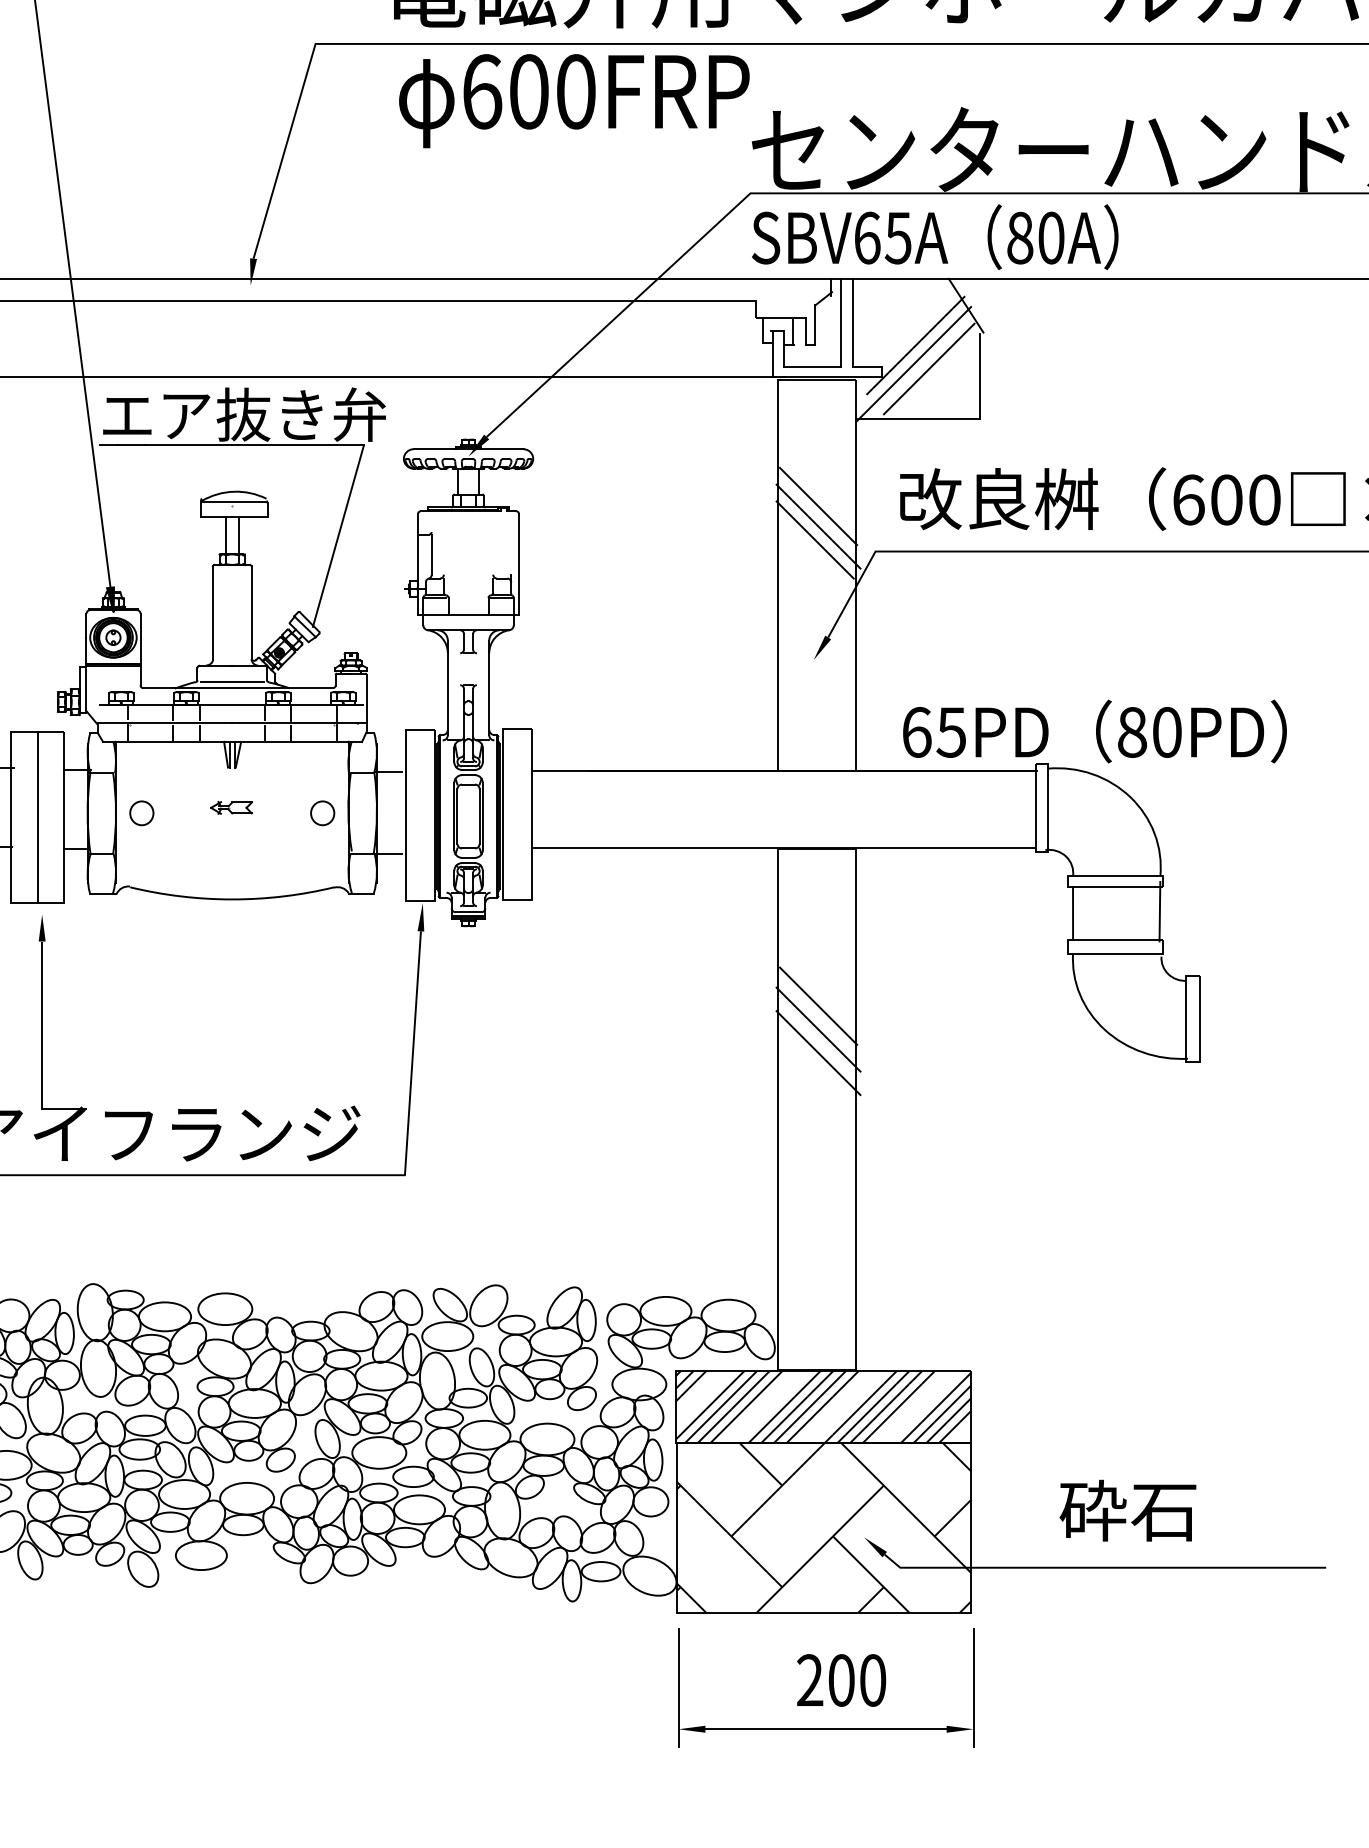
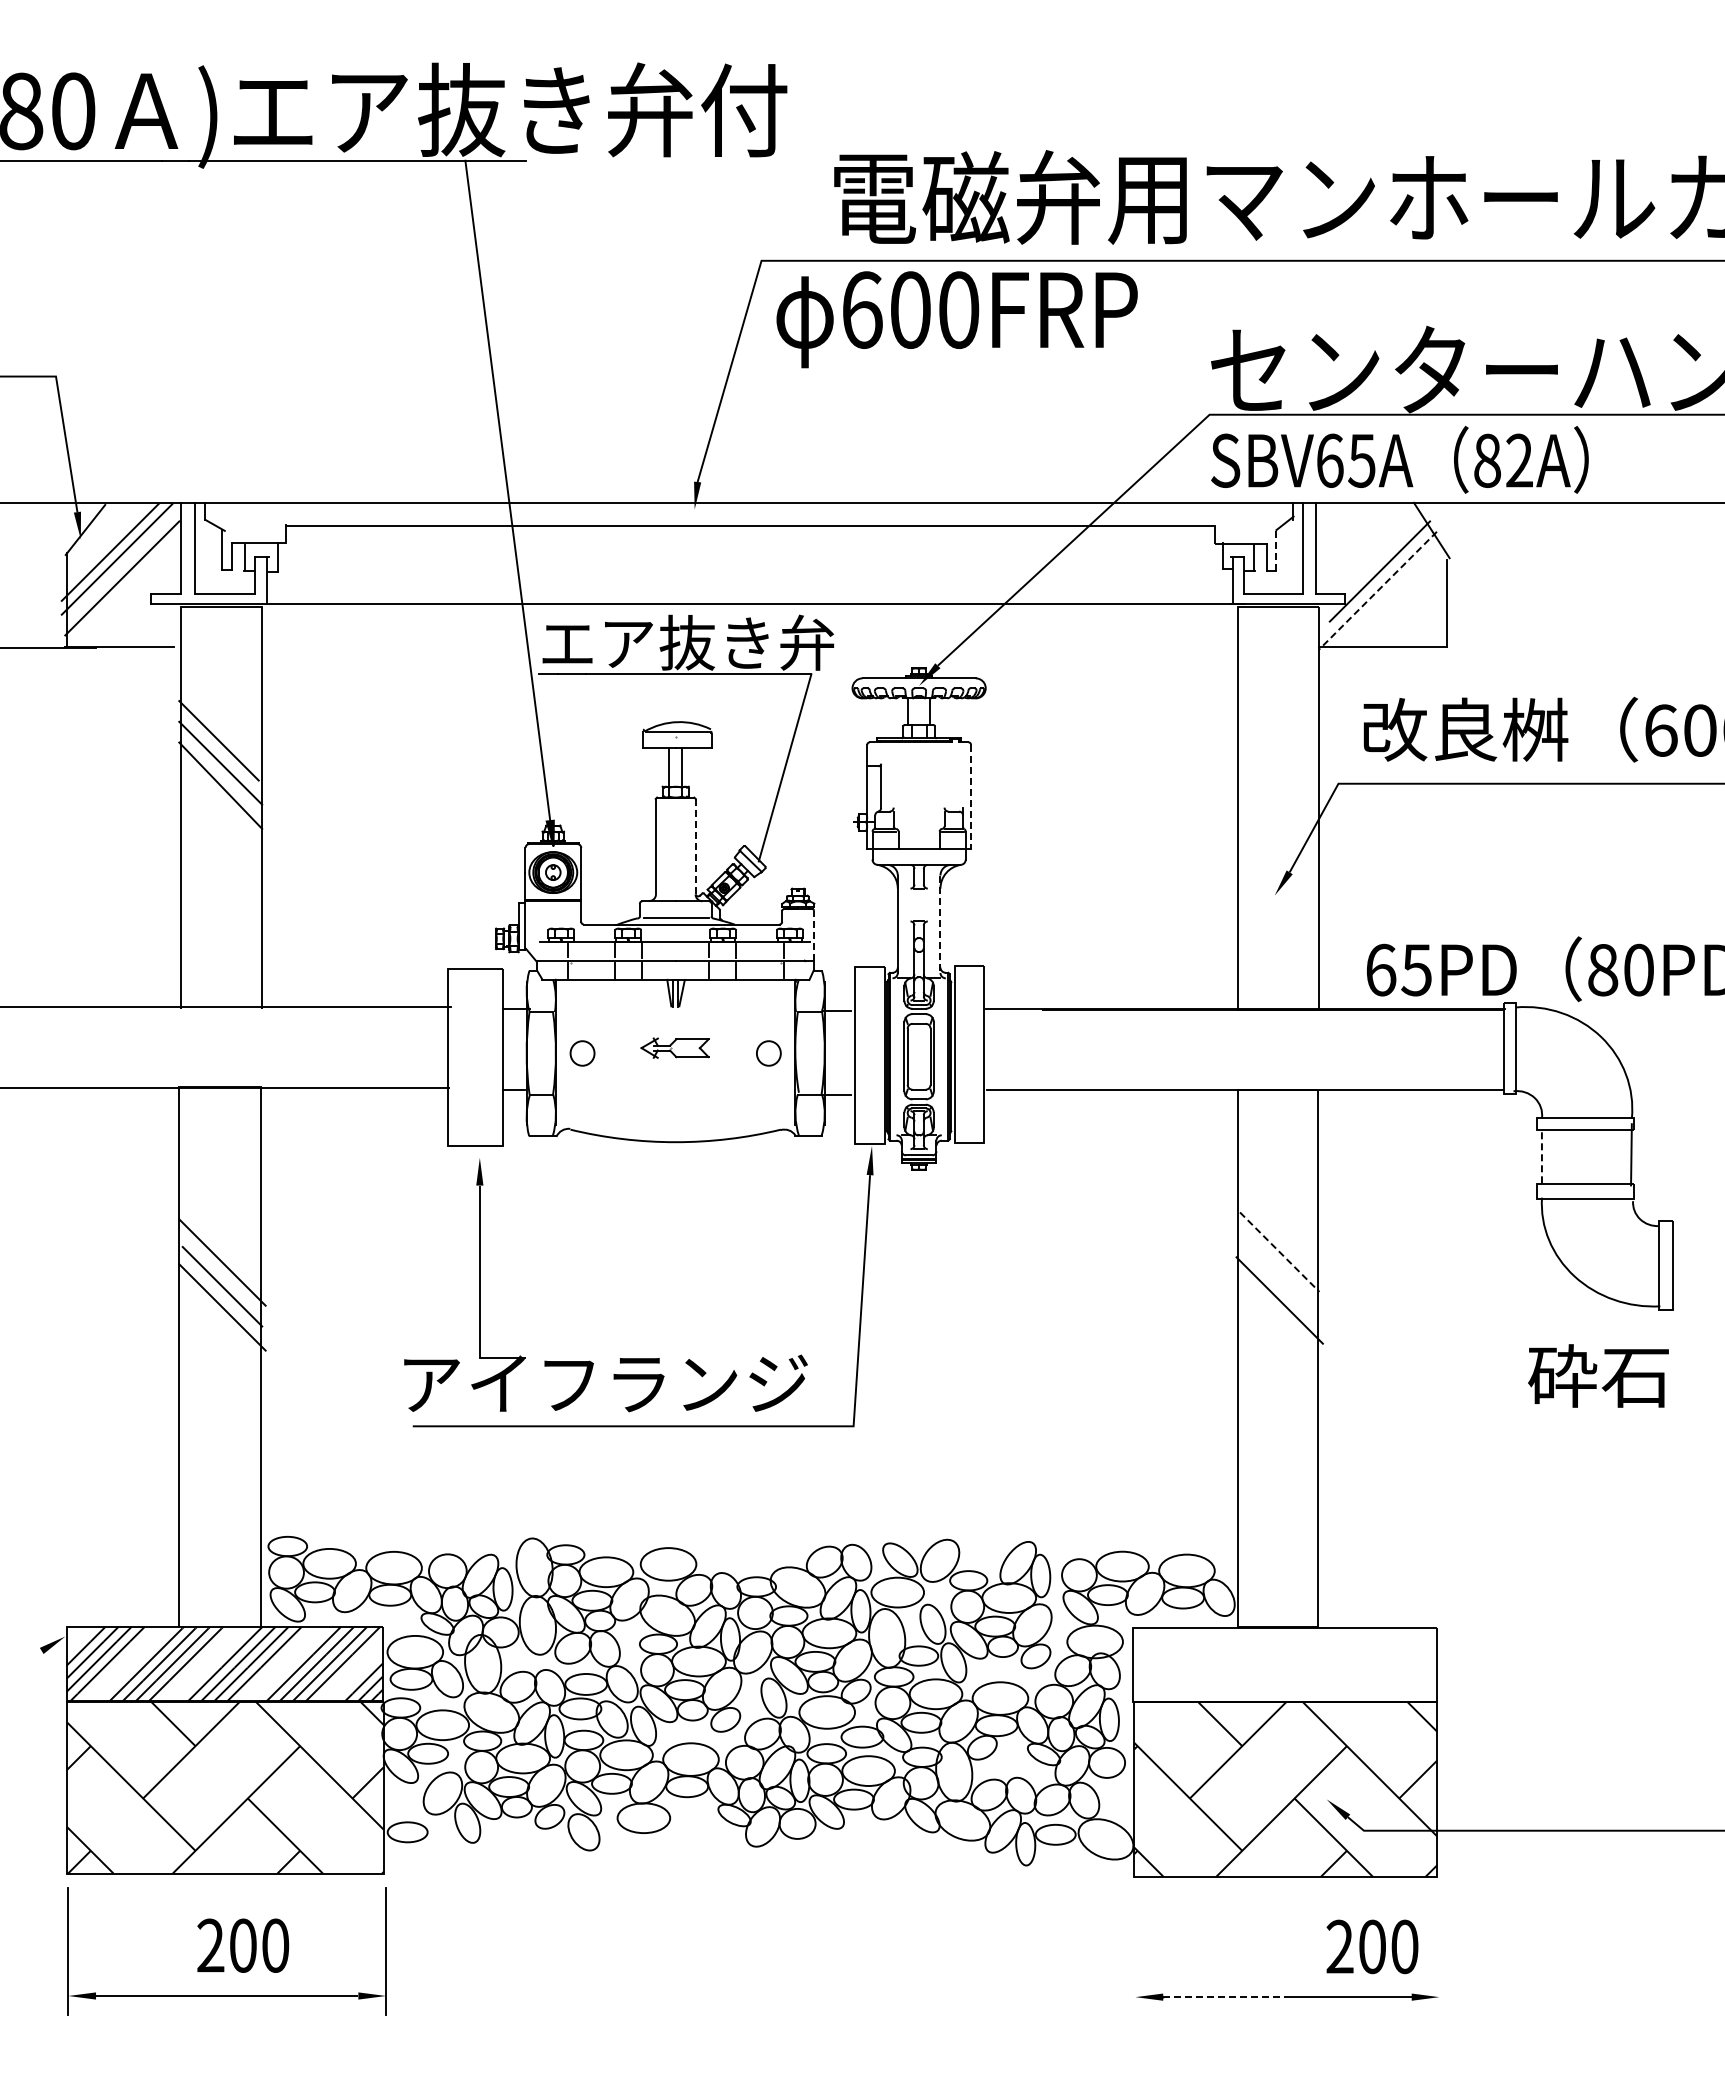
text: (573, 100) -> (956, 319), moved
text: (1051, 237) -> (1519, 460), 80A -> 82A
line: (815, 324) -> (1276, 549), solid -> dashed
line: (913, 363) -> (1377, 590), solid -> dashed
line: (928, 368) -> (1393, 595), removed
line: (818, 506) -> (1279, 737), removed
line: (818, 526) -> (1279, 757), removed
line: (815, 539) -> (1276, 771), removed
line: (519, 563) -> (971, 796), solid -> dashed
line: (251, 611) -> (695, 845), solid -> dashed
line: (489, 688) -> (940, 924), solid -> dashed
line: (366, 698) -> (814, 935), solid -> dashed
part: (231, 807) -> (674, 1047), size x1.6
line: (37, 817) -> (475, 1057), removed
line: (1072, 913) -> (1541, 1156), solid -> dashed
line: (819, 1006) -> (1280, 1252), solid -> dashed
line: (818, 1029) -> (1279, 1276), removed
hatch: (823, 1406) -> (1284, 1664), removed
text: (1127, 1510) -> (1598, 1375), moved
text: (841, 1680) -> (1372, 1946), moved
line: (678, 1687) -> (1135, 1954), removed
line: (973, 1687) -> (1439, 1954), removed
line: (764, 1729) -> (1224, 1997), solid -> dashed

